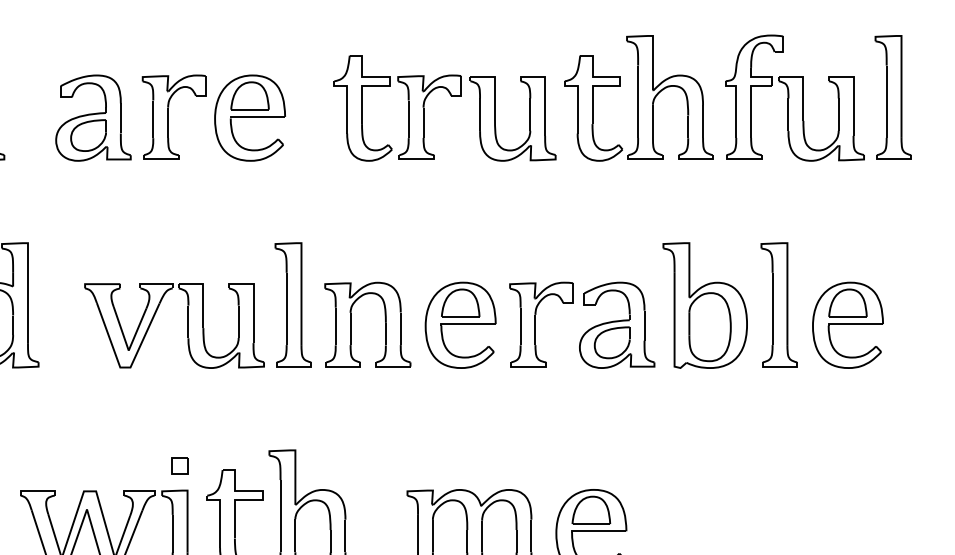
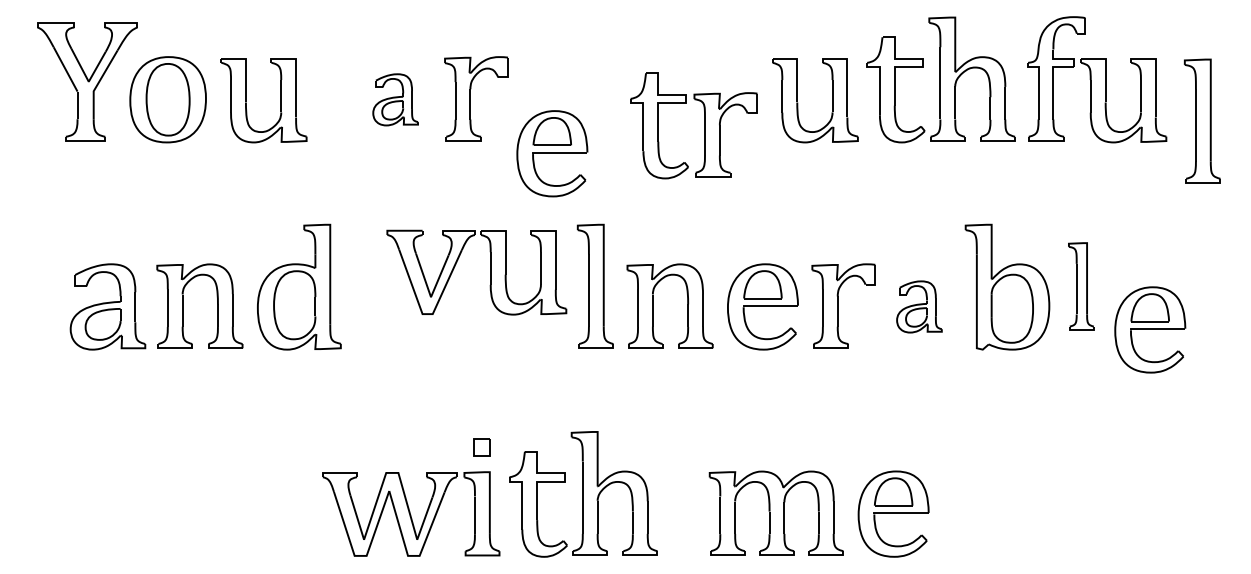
part: (893, 96) -> (1202, 120), moved
part: (408, 107) -> (704, 125), moved
part: (93, 117) -> (395, 99), size x0.6
part: (250, 117) -> (552, 153), moved
part: (778, 303) -> (1080, 285), size x0.7
part: (617, 324) -> (919, 306), size x0.6
part: (848, 324) -> (1150, 329), moved
part: (188, 325) -> (490, 272), moved

